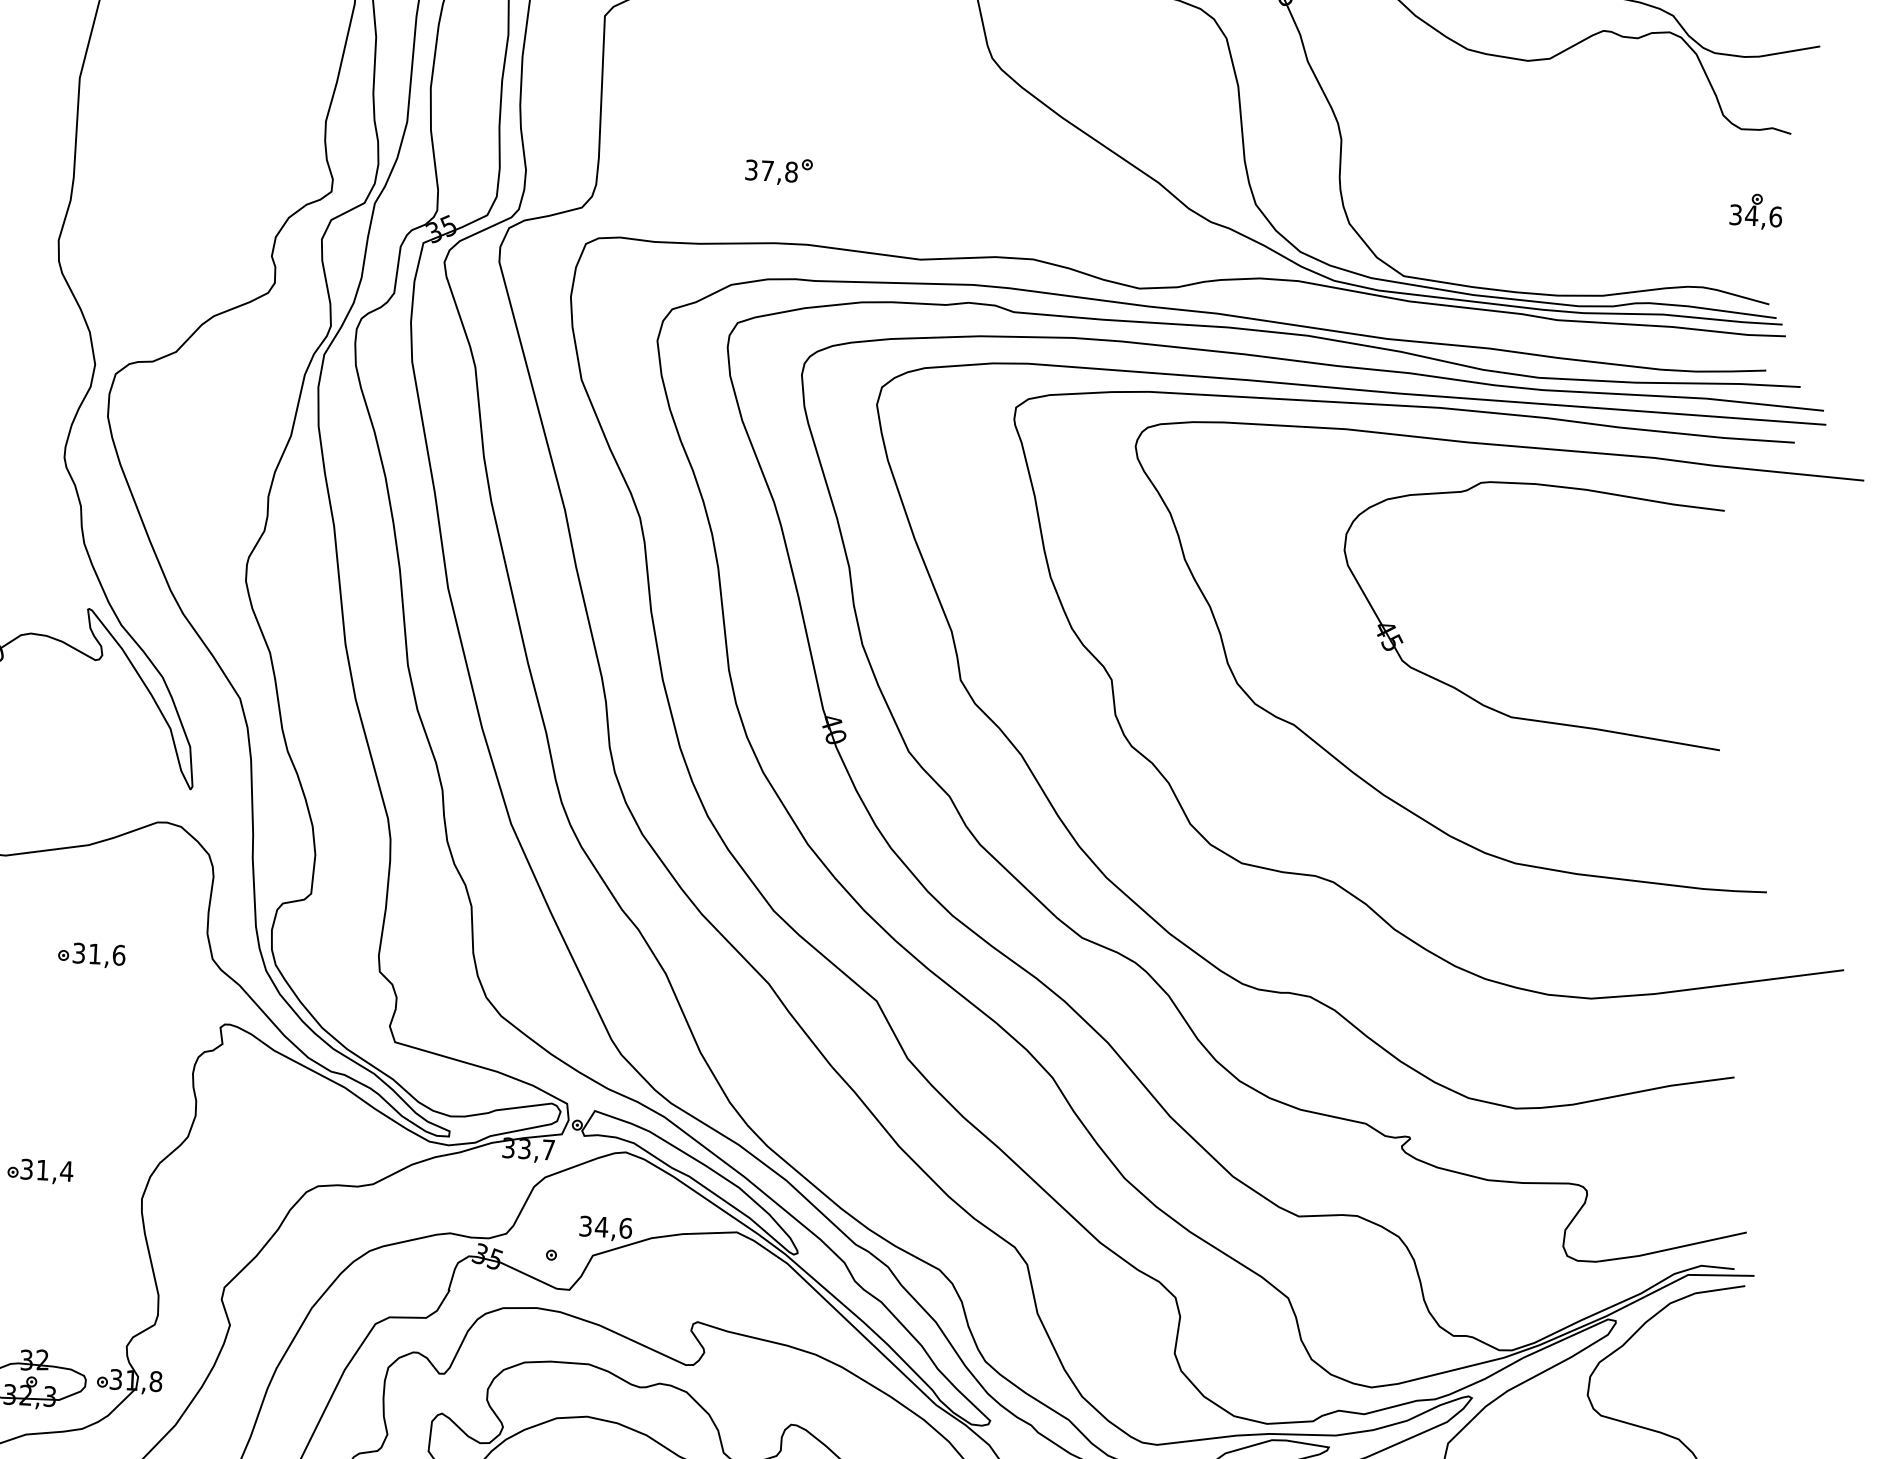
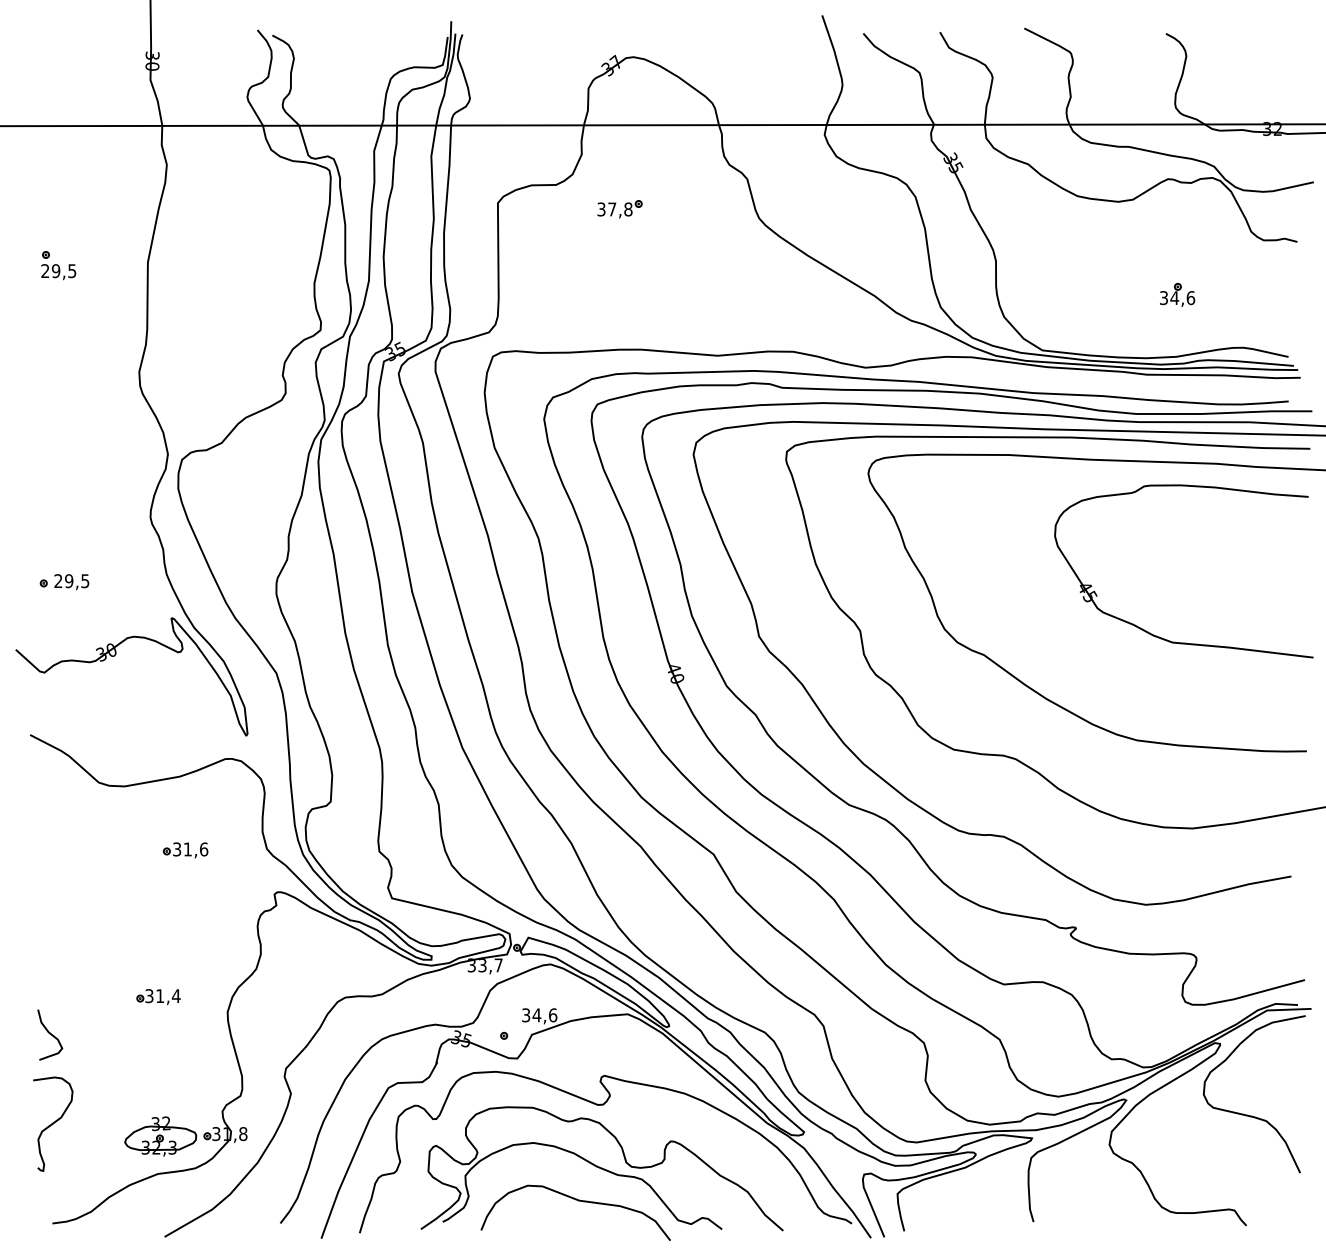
part: (778, 171) -> (619, 209), moved
part: (1756, 210) -> (1177, 294), moved
part: (1496, 708) -> (1162, 637), moved

